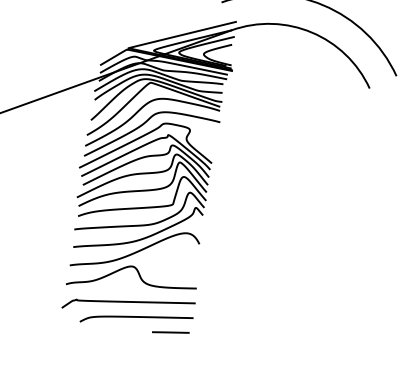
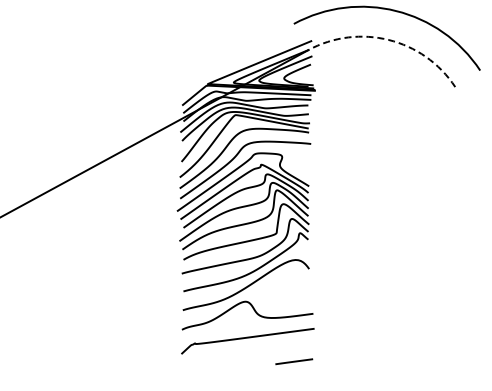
arc: (311, 32) -> (388, 40), solid -> dashed
curve: (136, 317) -> (257, 352), removed

